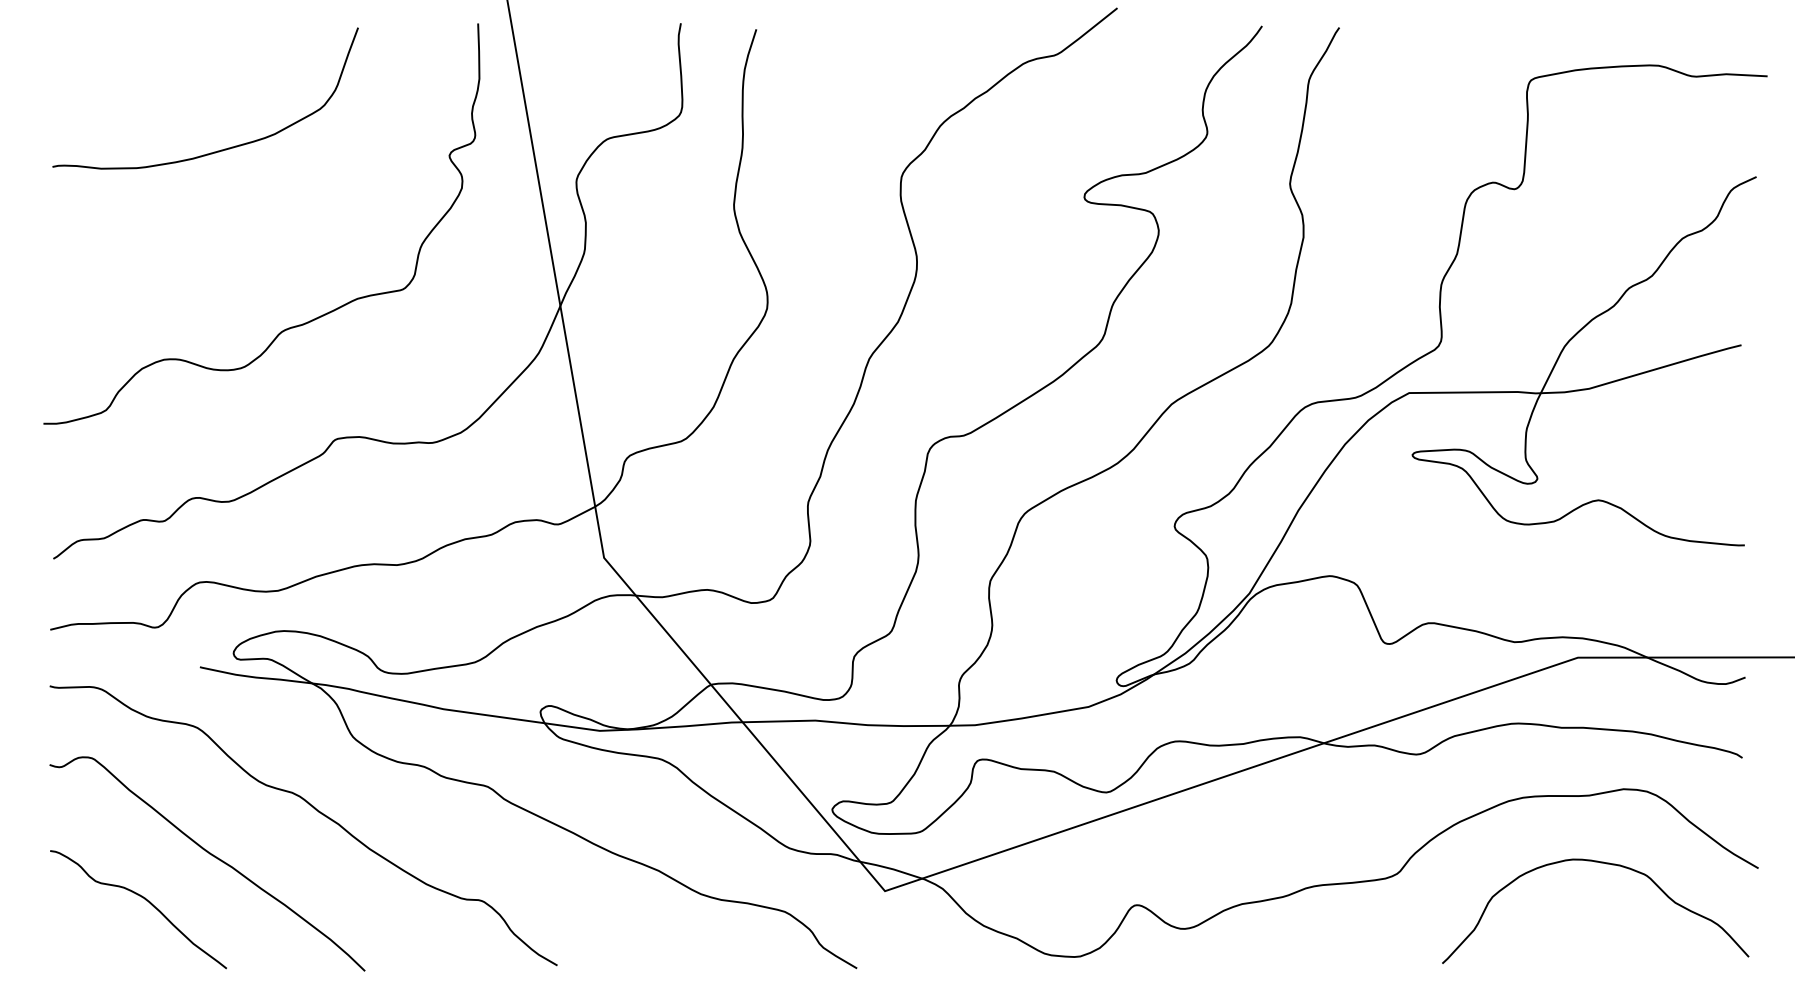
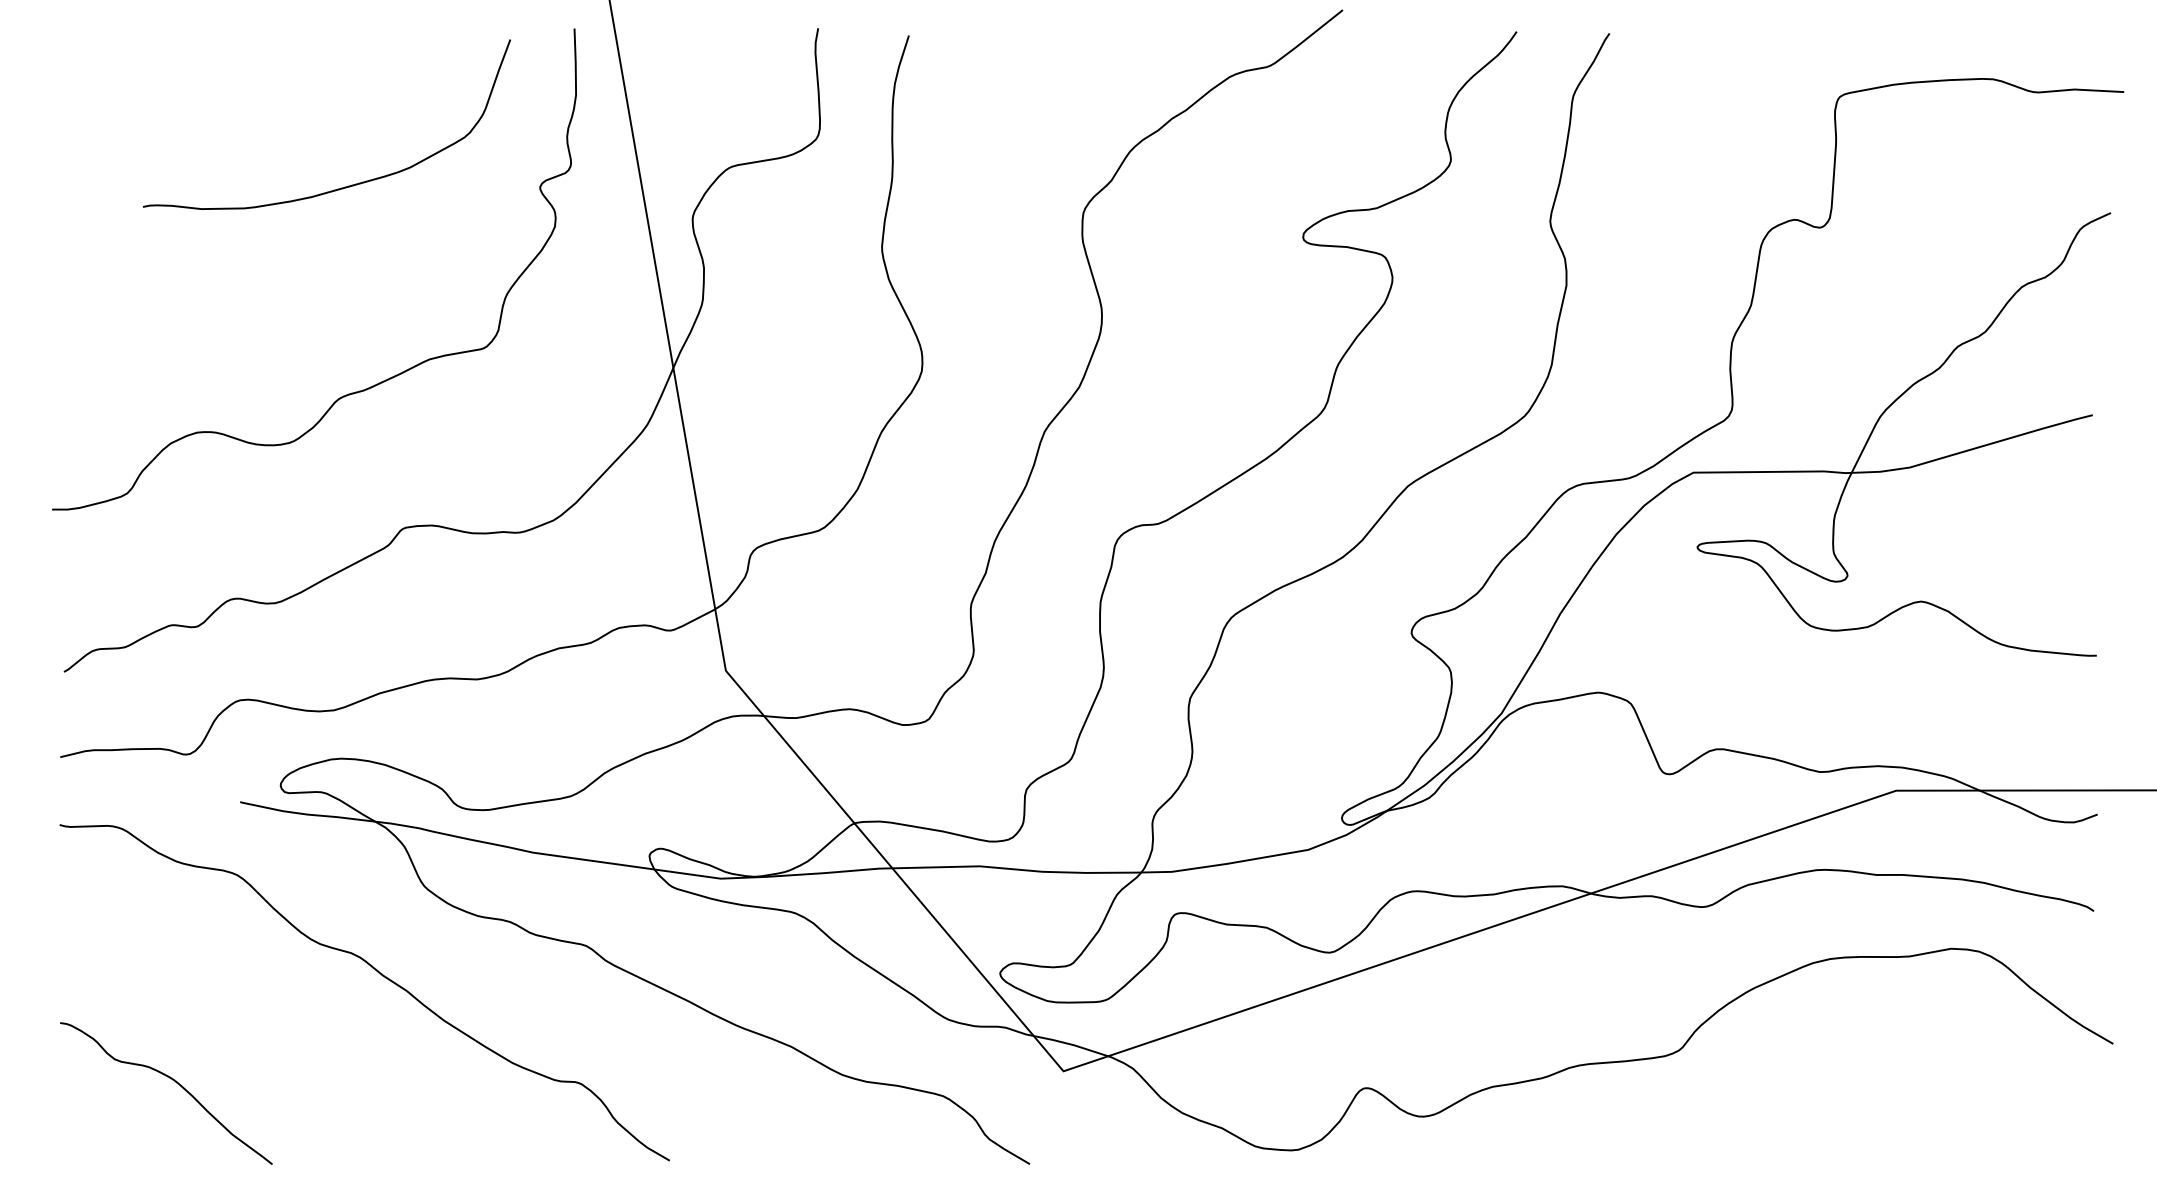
curve: (220, 149) -> (344, 186), moved
curve: (212, 856) -> (255, 1029), removed
curve: (1603, 863) -> (1927, 1038), removed

